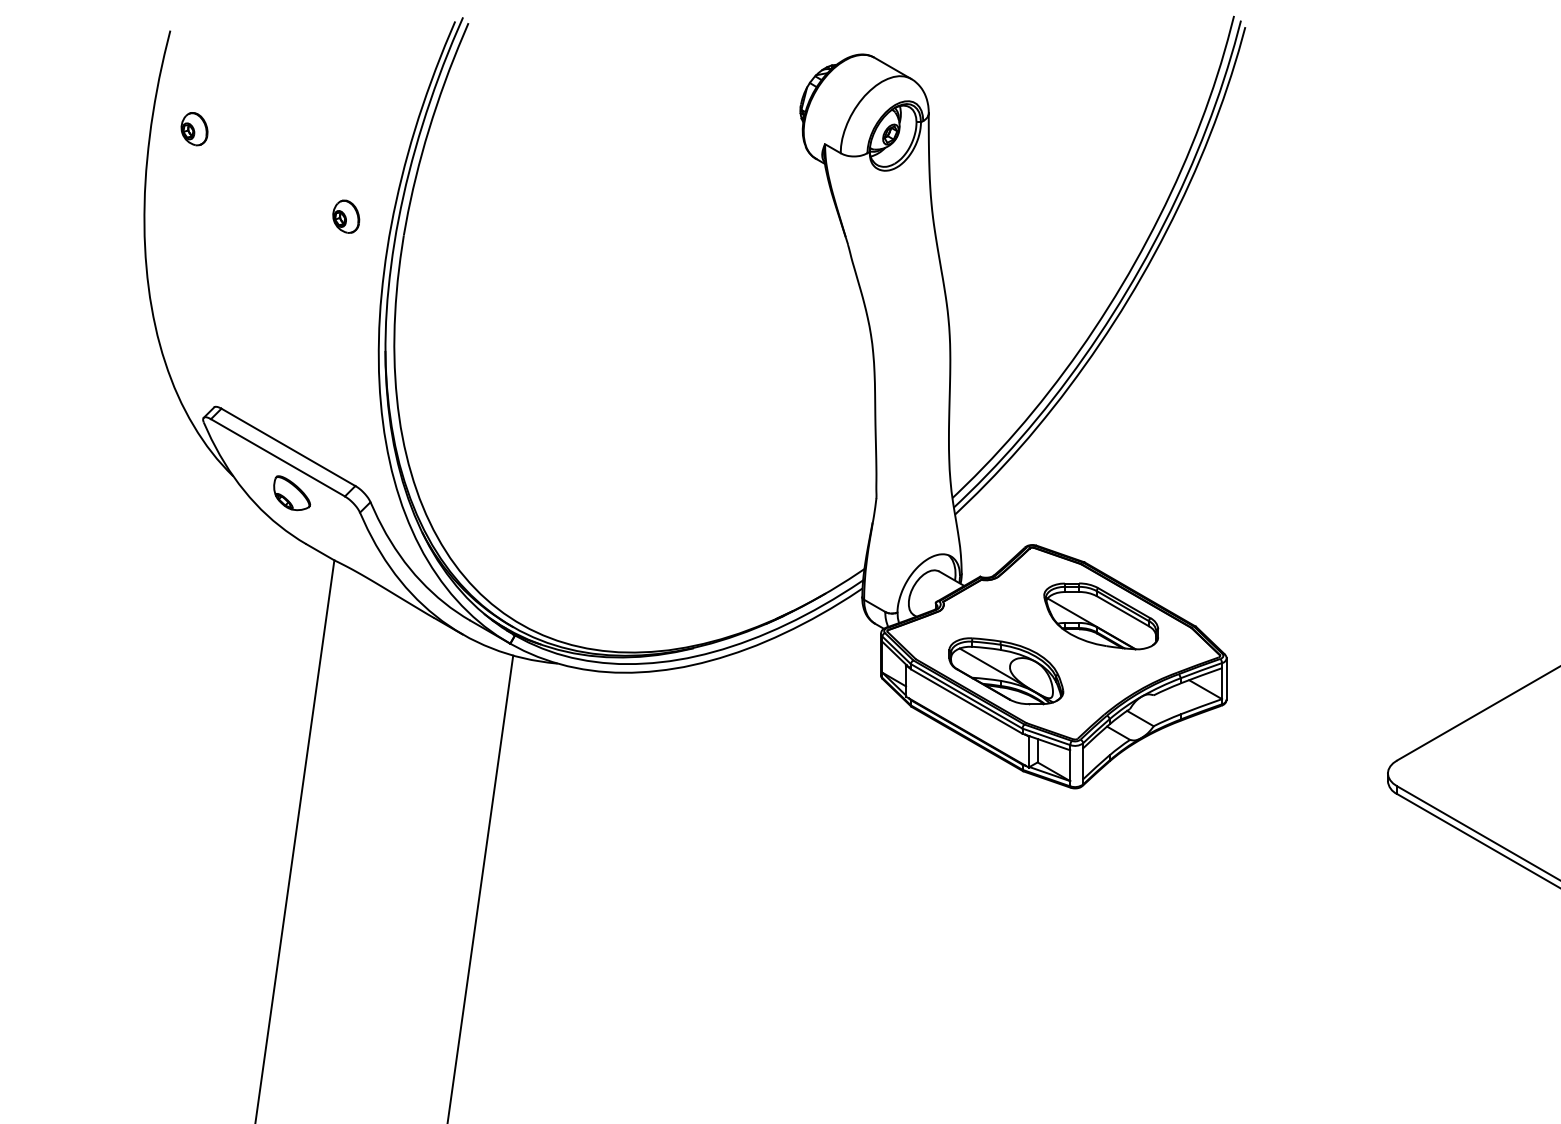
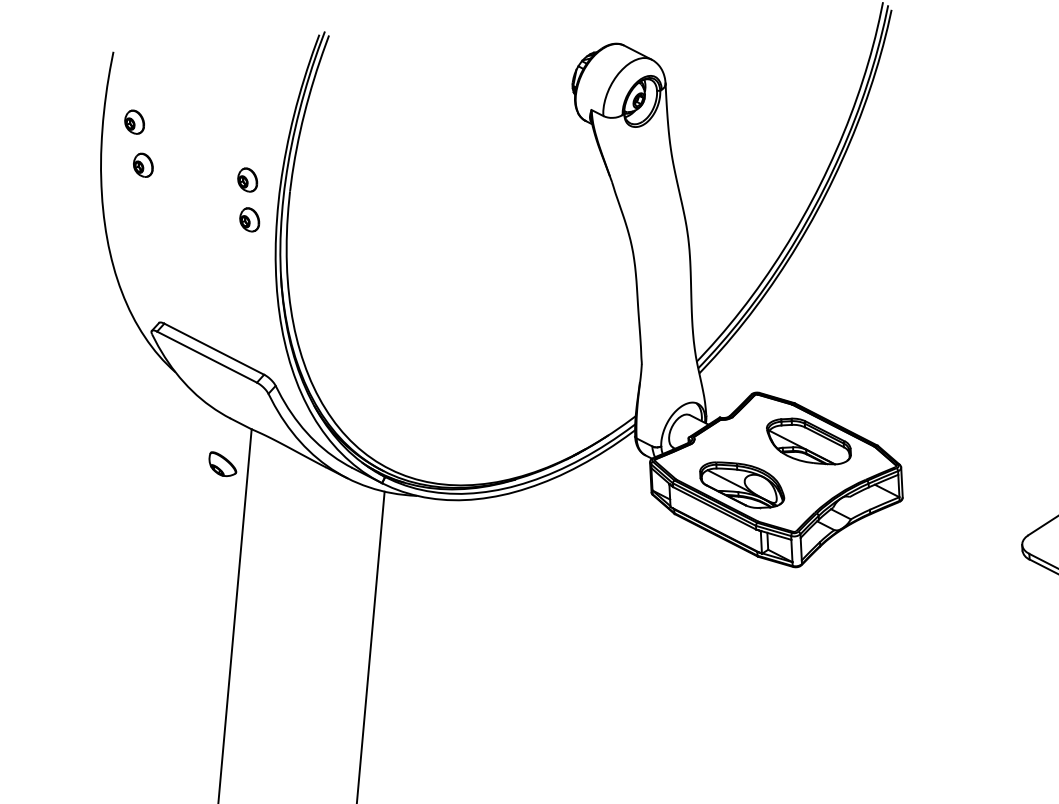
part: (203, 189) -> (143, 165), added
part: (346, 271) -> (249, 219), added
part: (292, 493) -> (223, 464), moved

